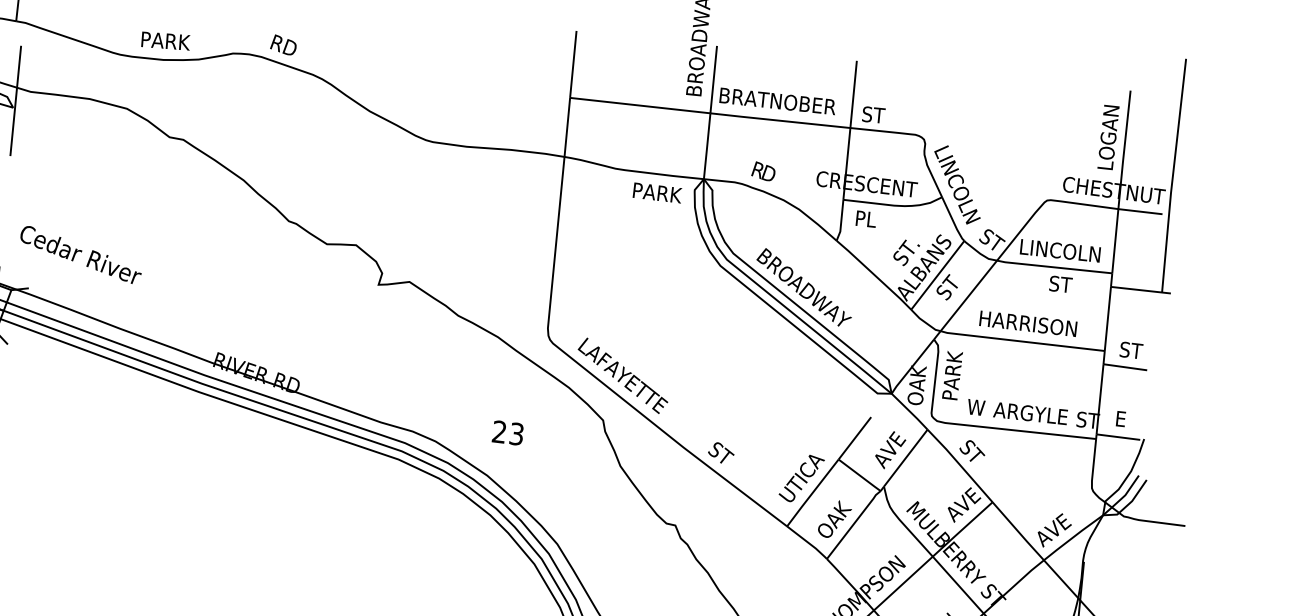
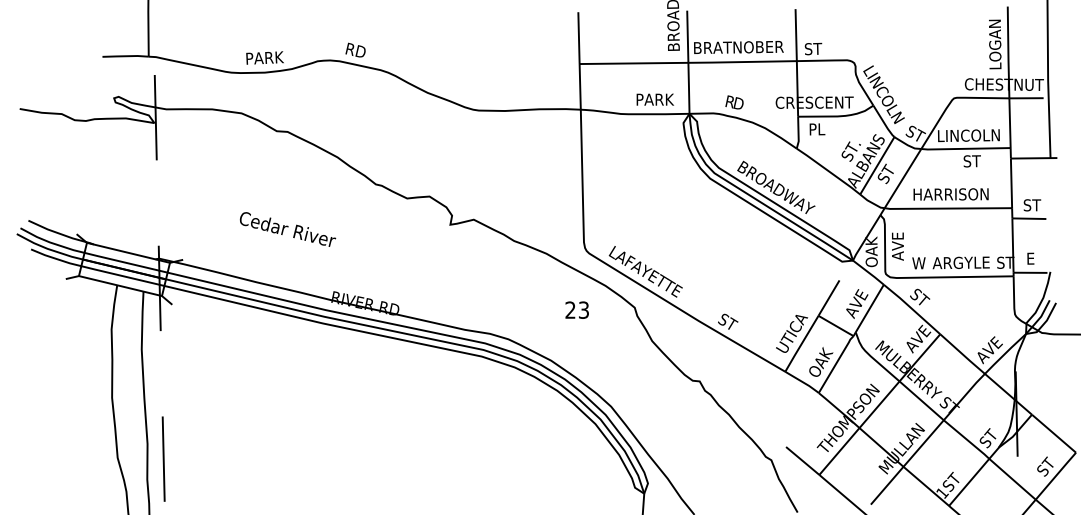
text: (656, 192) -> (654, 99), moved
text: (80, 254) -> (287, 229), moved
text: (951, 376) -> (897, 241), PARK -> AVE
text: (507, 432) -> (576, 309), moved

